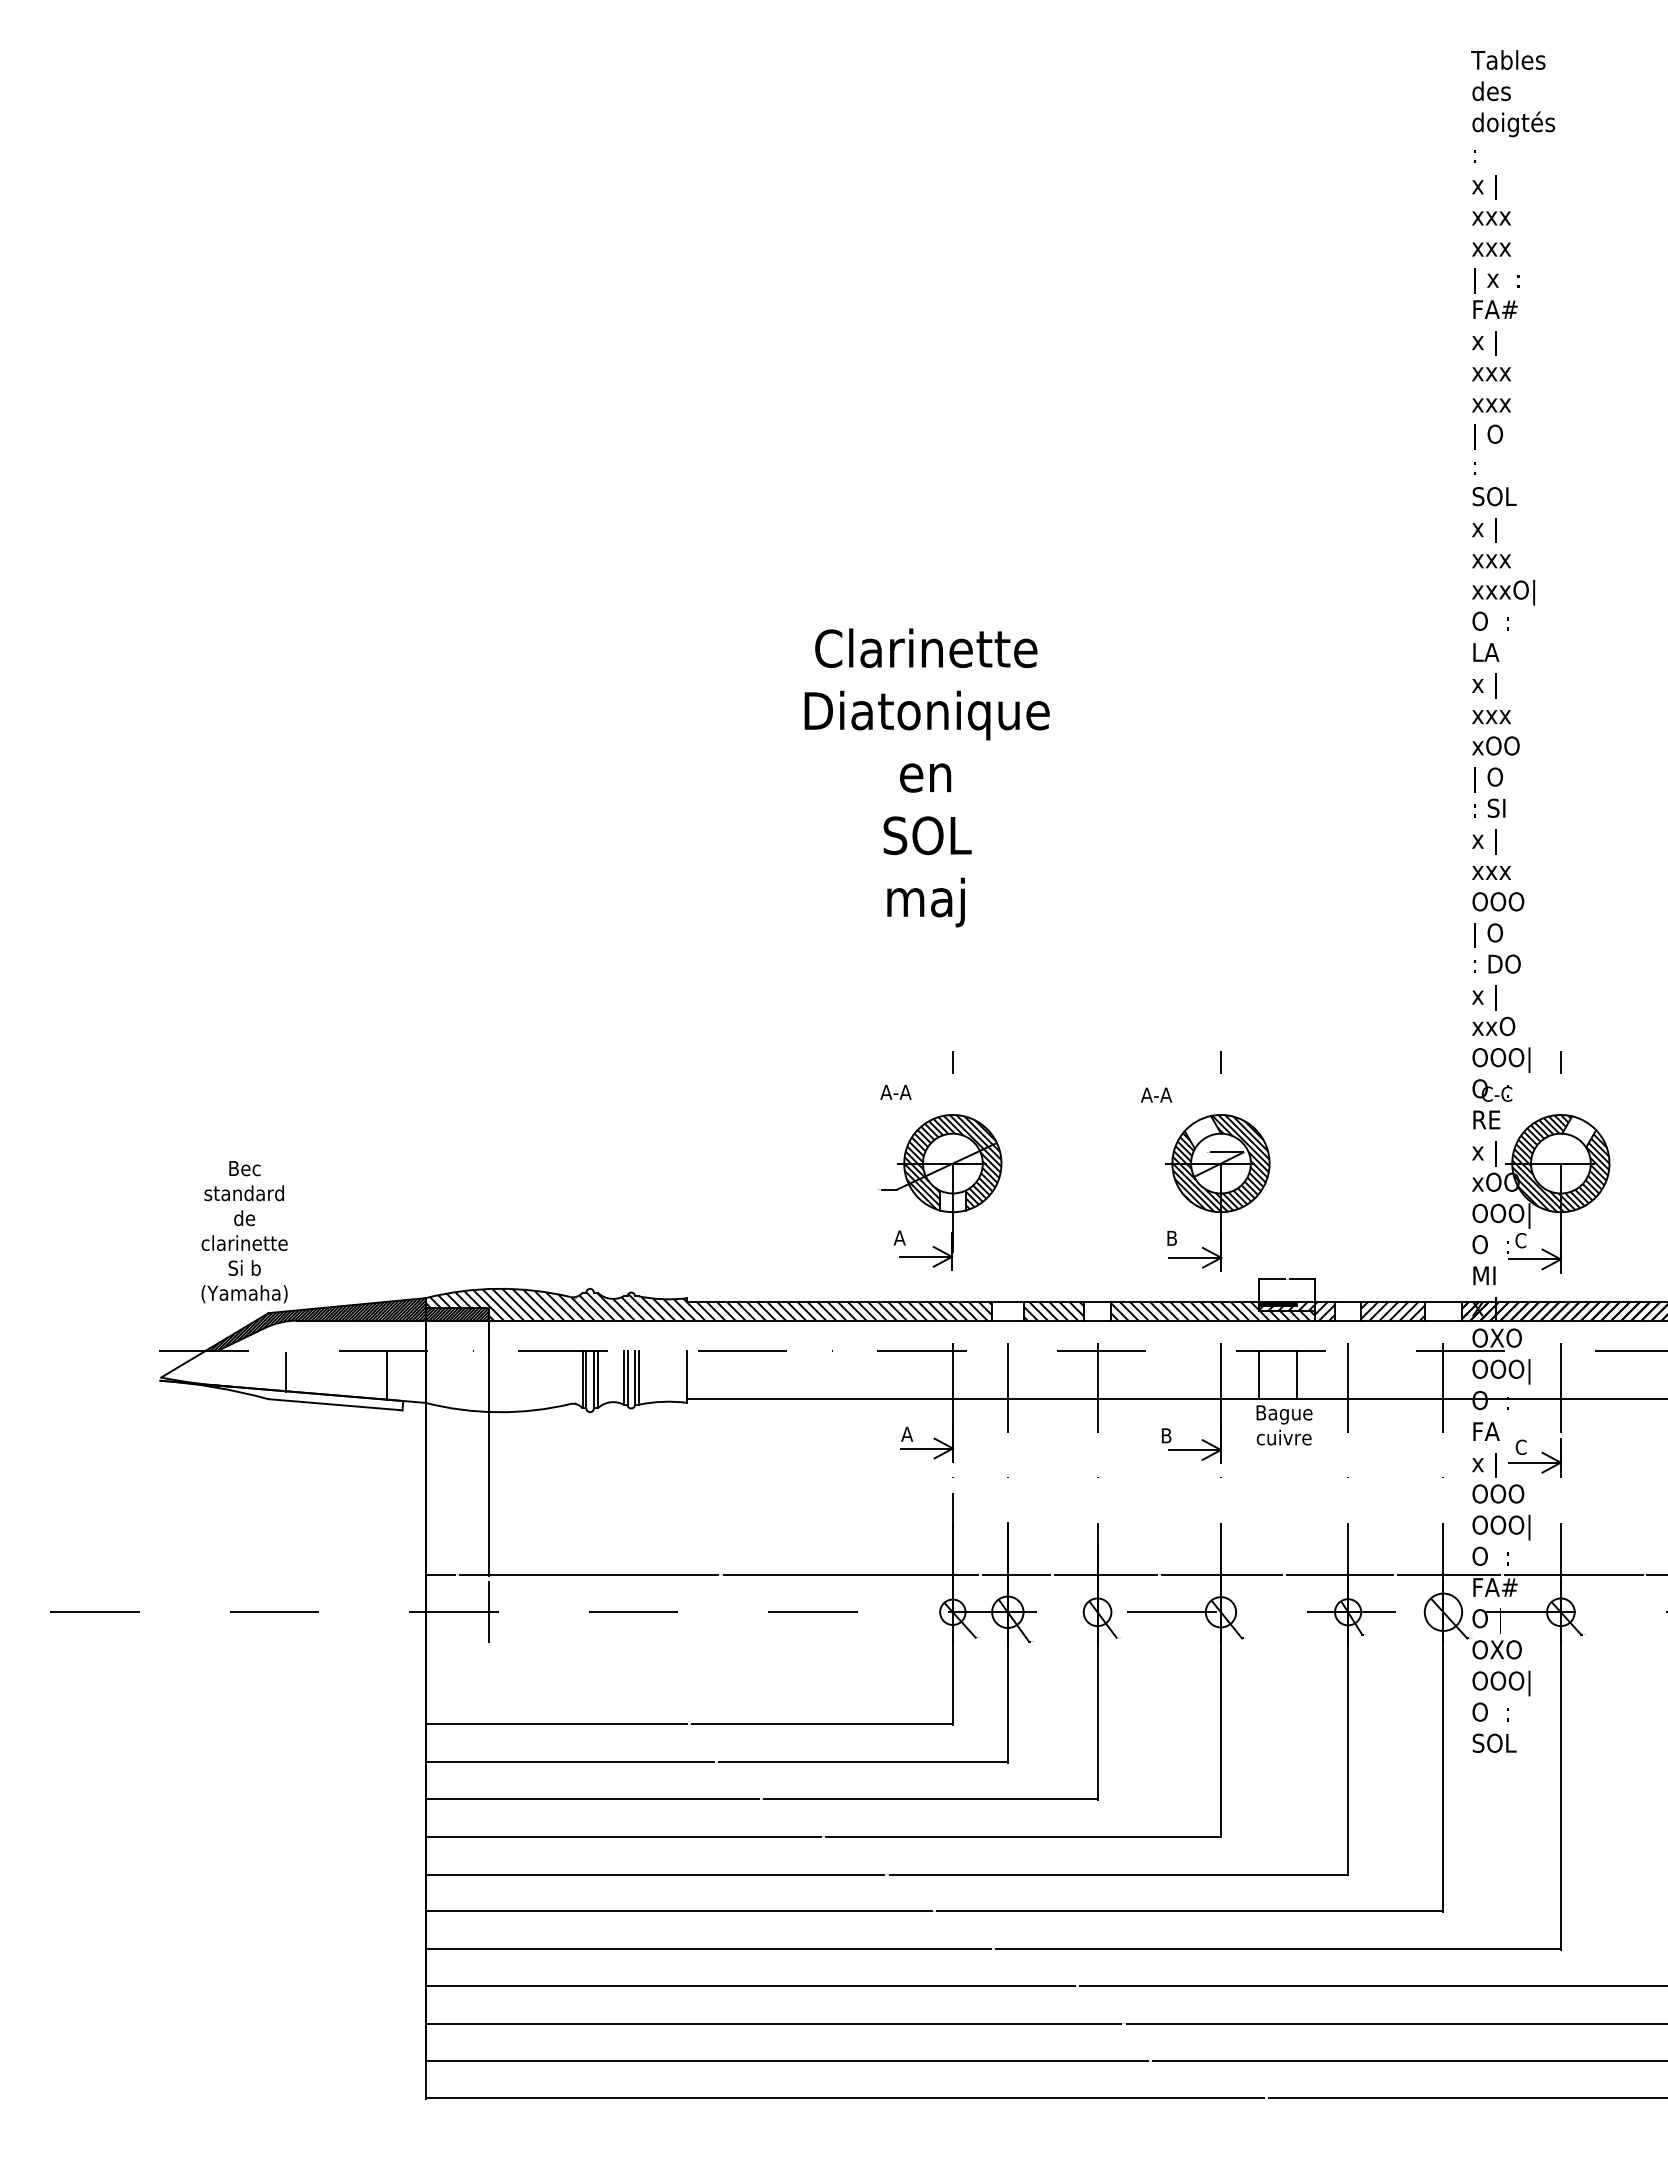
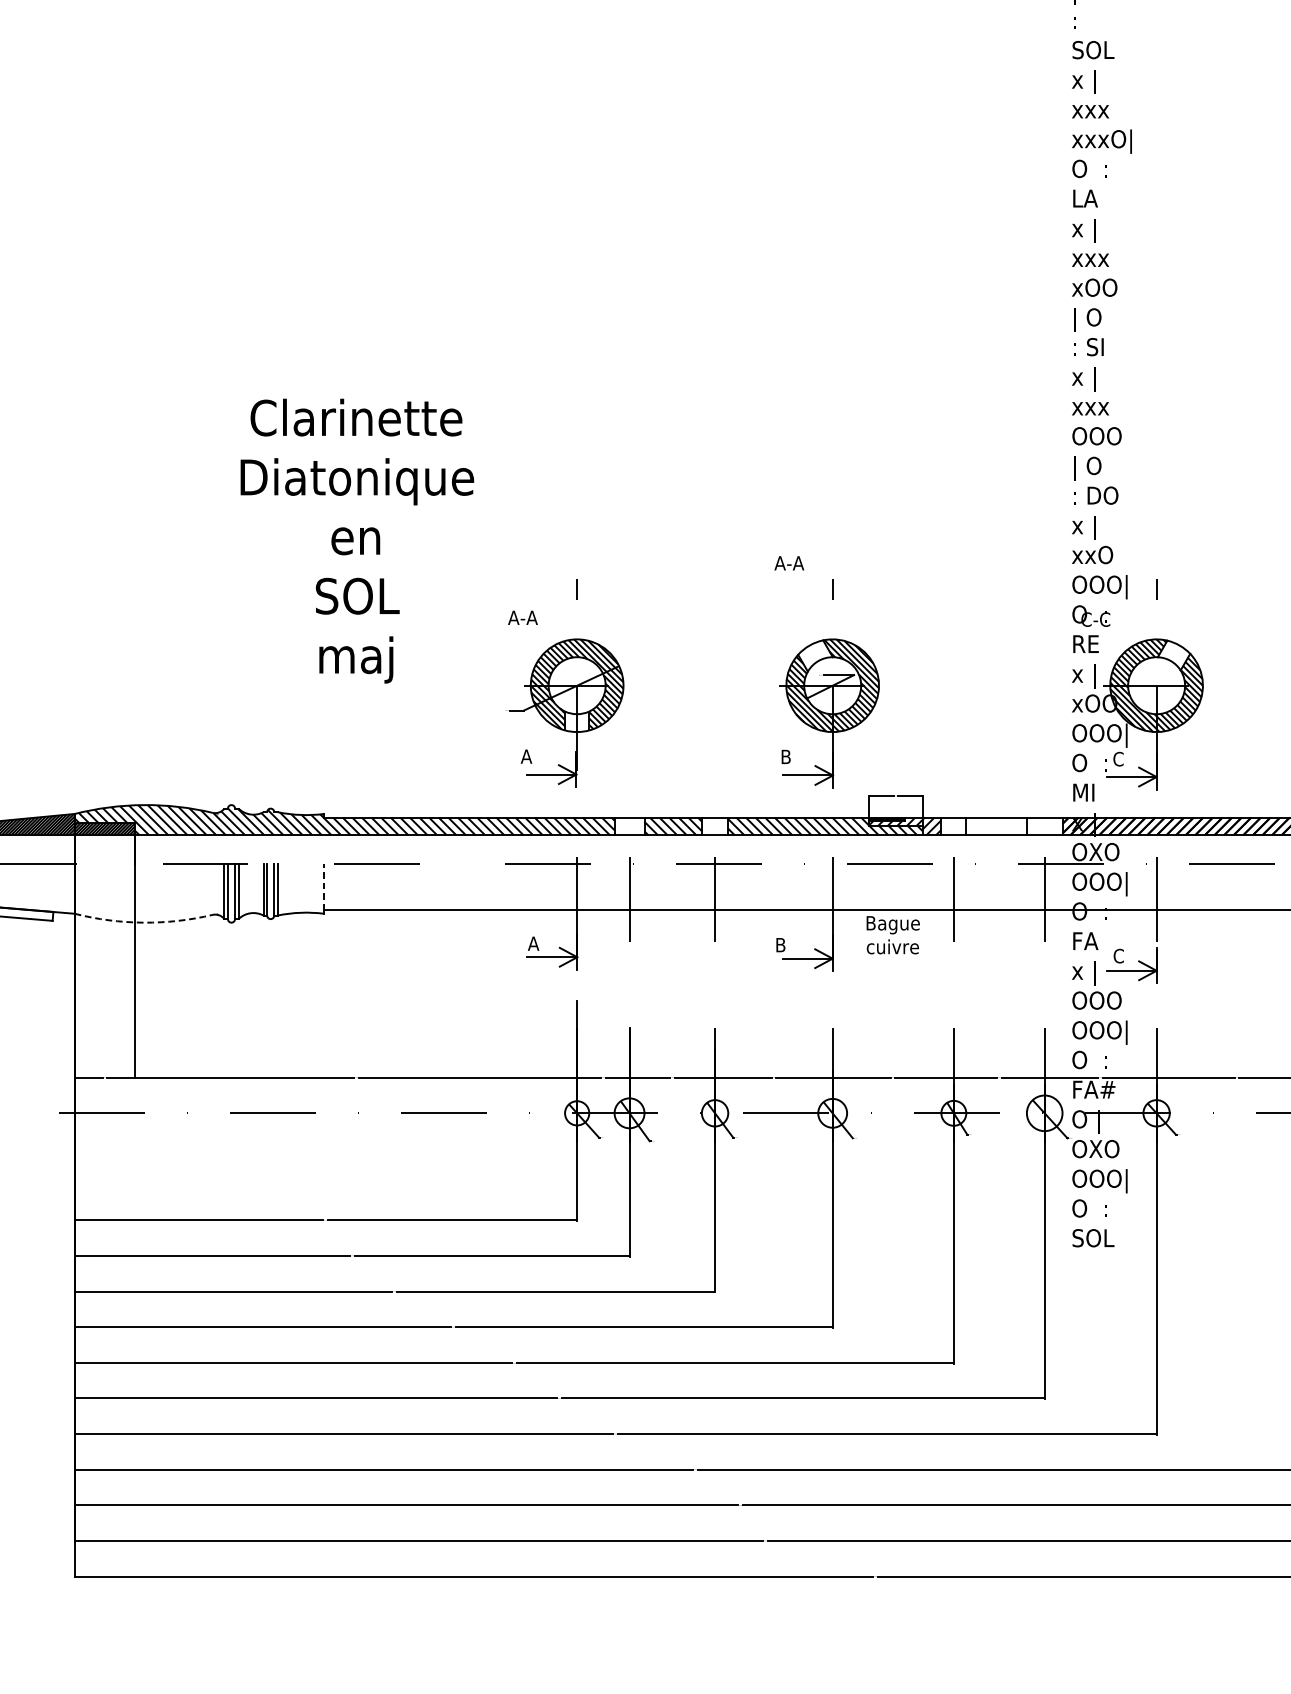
text: (926, 777) -> (356, 540), moved
text: (1156, 1094) -> (789, 562), moved
hatch: (1392, 1310) -> (996, 825), removed
line: (687, 1374) -> (324, 886), solid -> dashed
line: (1259, 1374) -> (869, 886), removed
line: (1296, 1374) -> (904, 886), removed
line: (386, 1375) -> (37, 887), removed
arc: (498, 1412) -> (144, 922), solid -> dashed
line: (489, 1612) -> (135, 1113), removed

